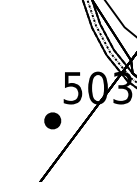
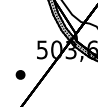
part: (52, 120) -> (20, 74), moved

